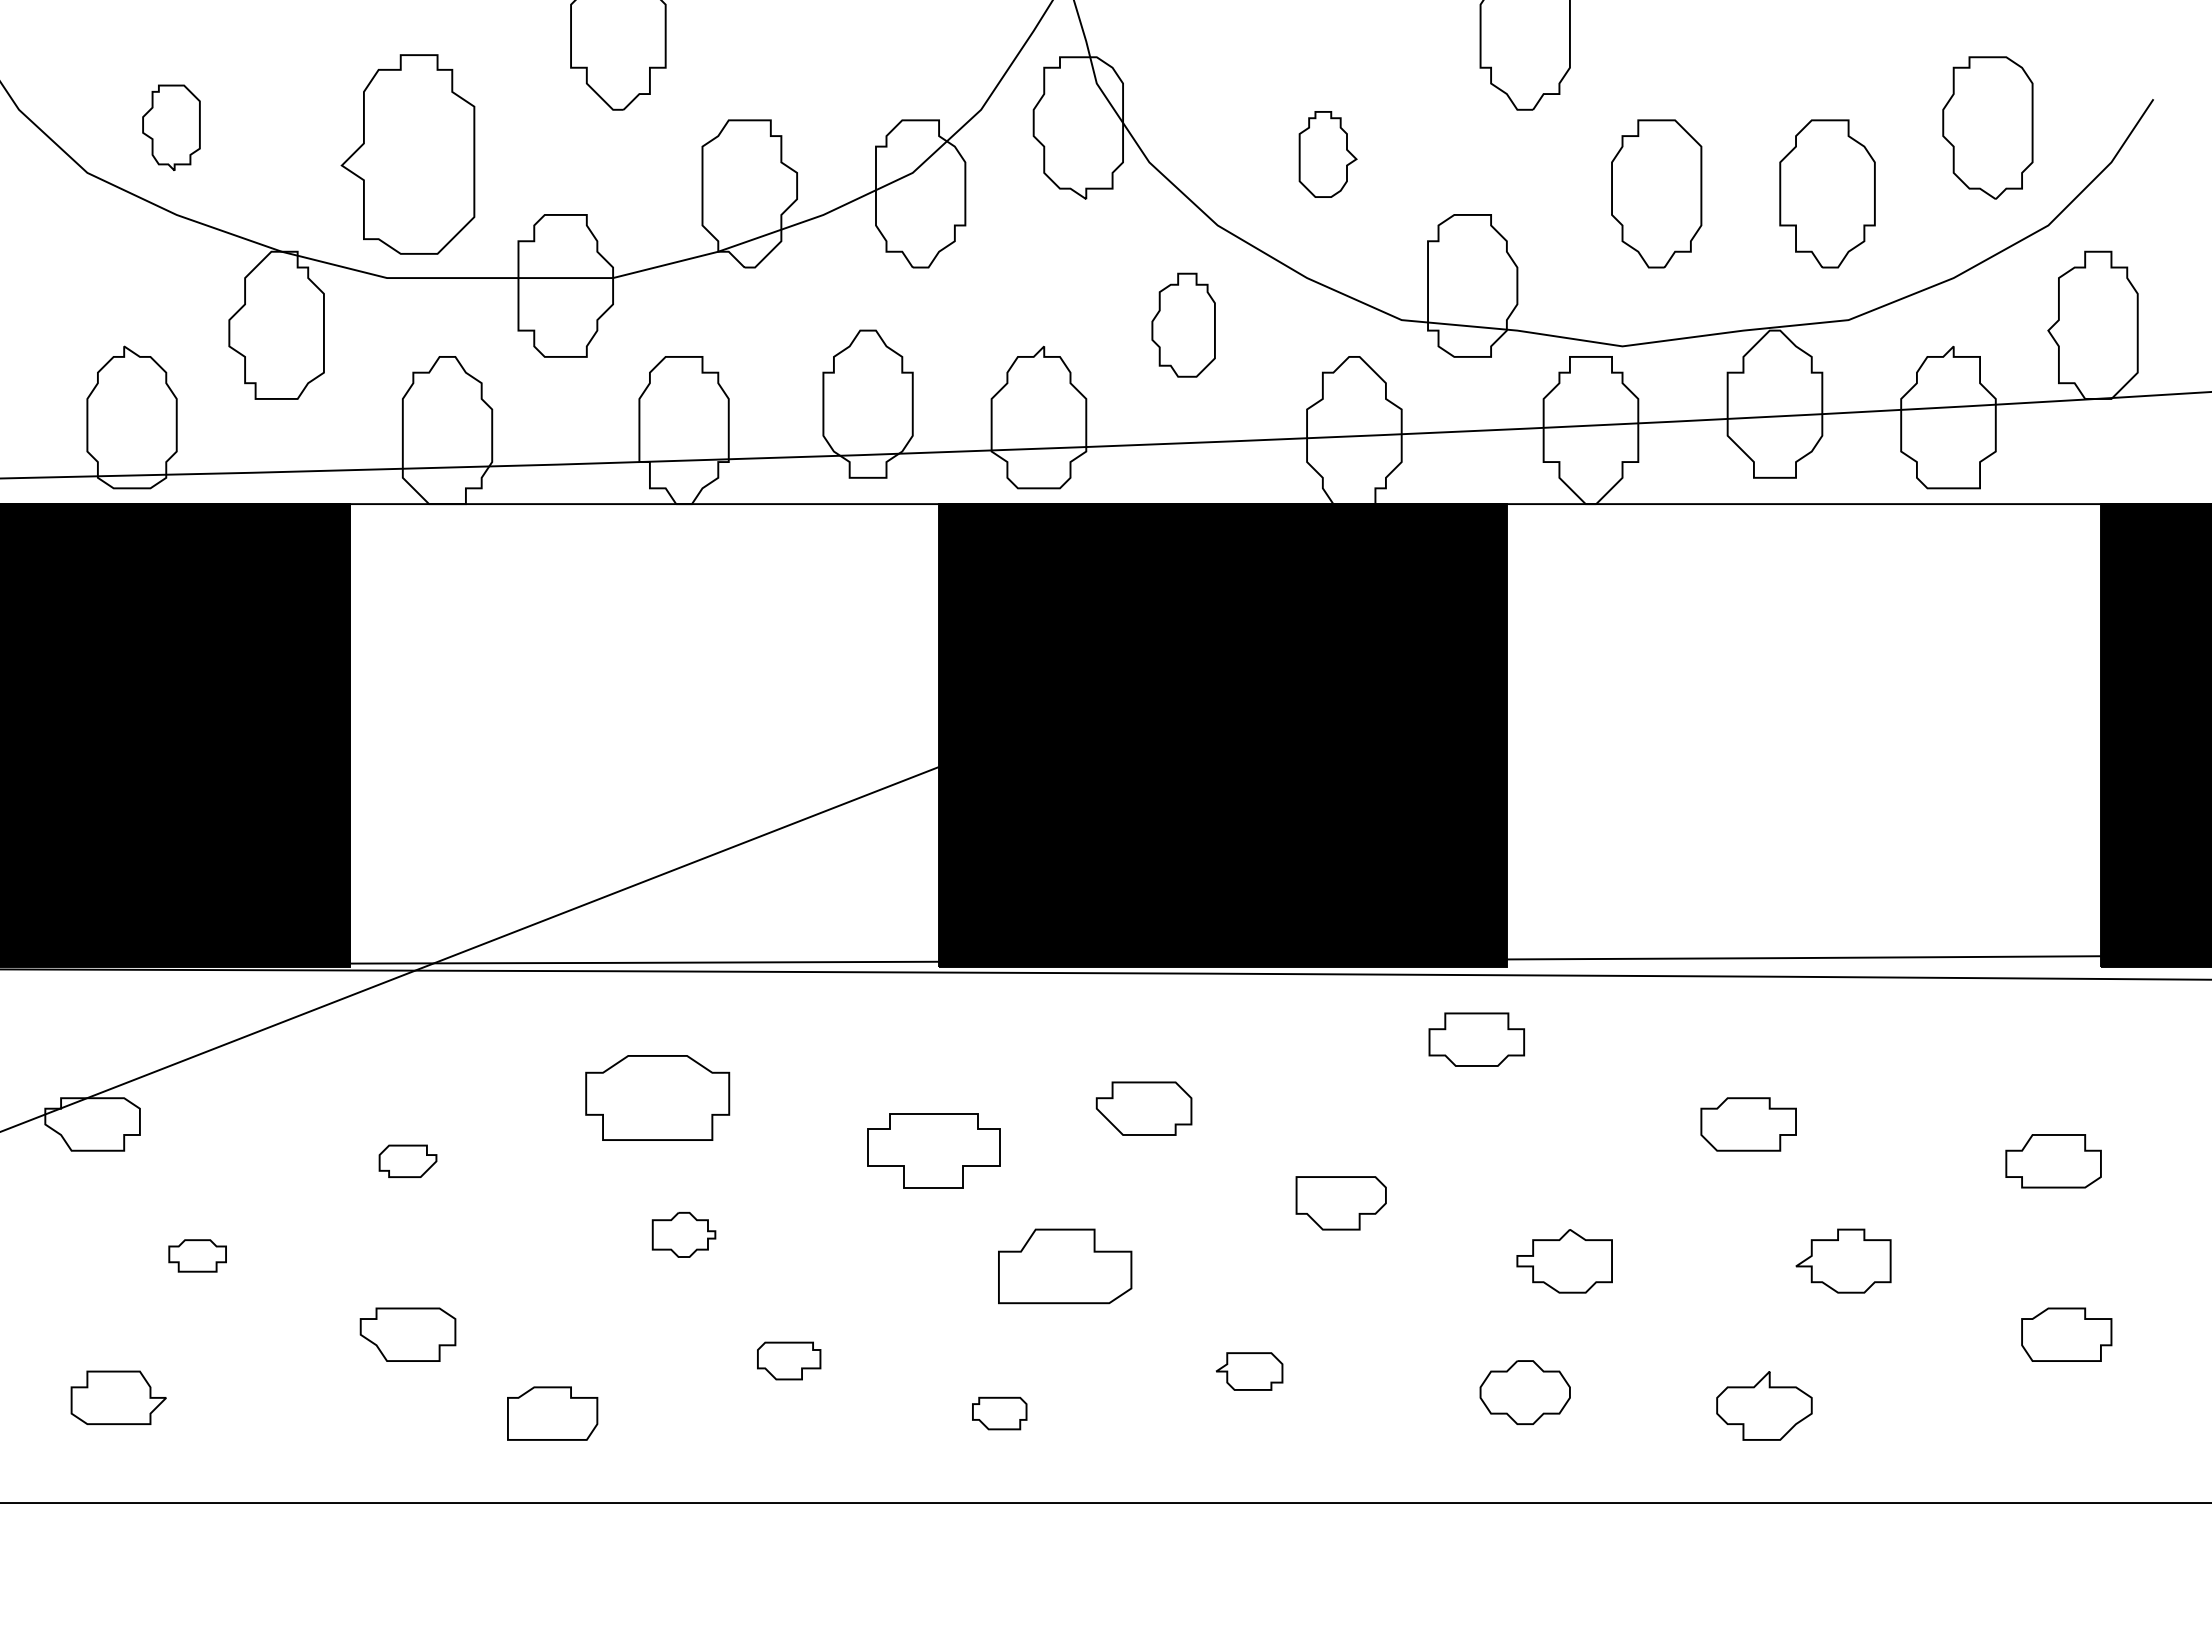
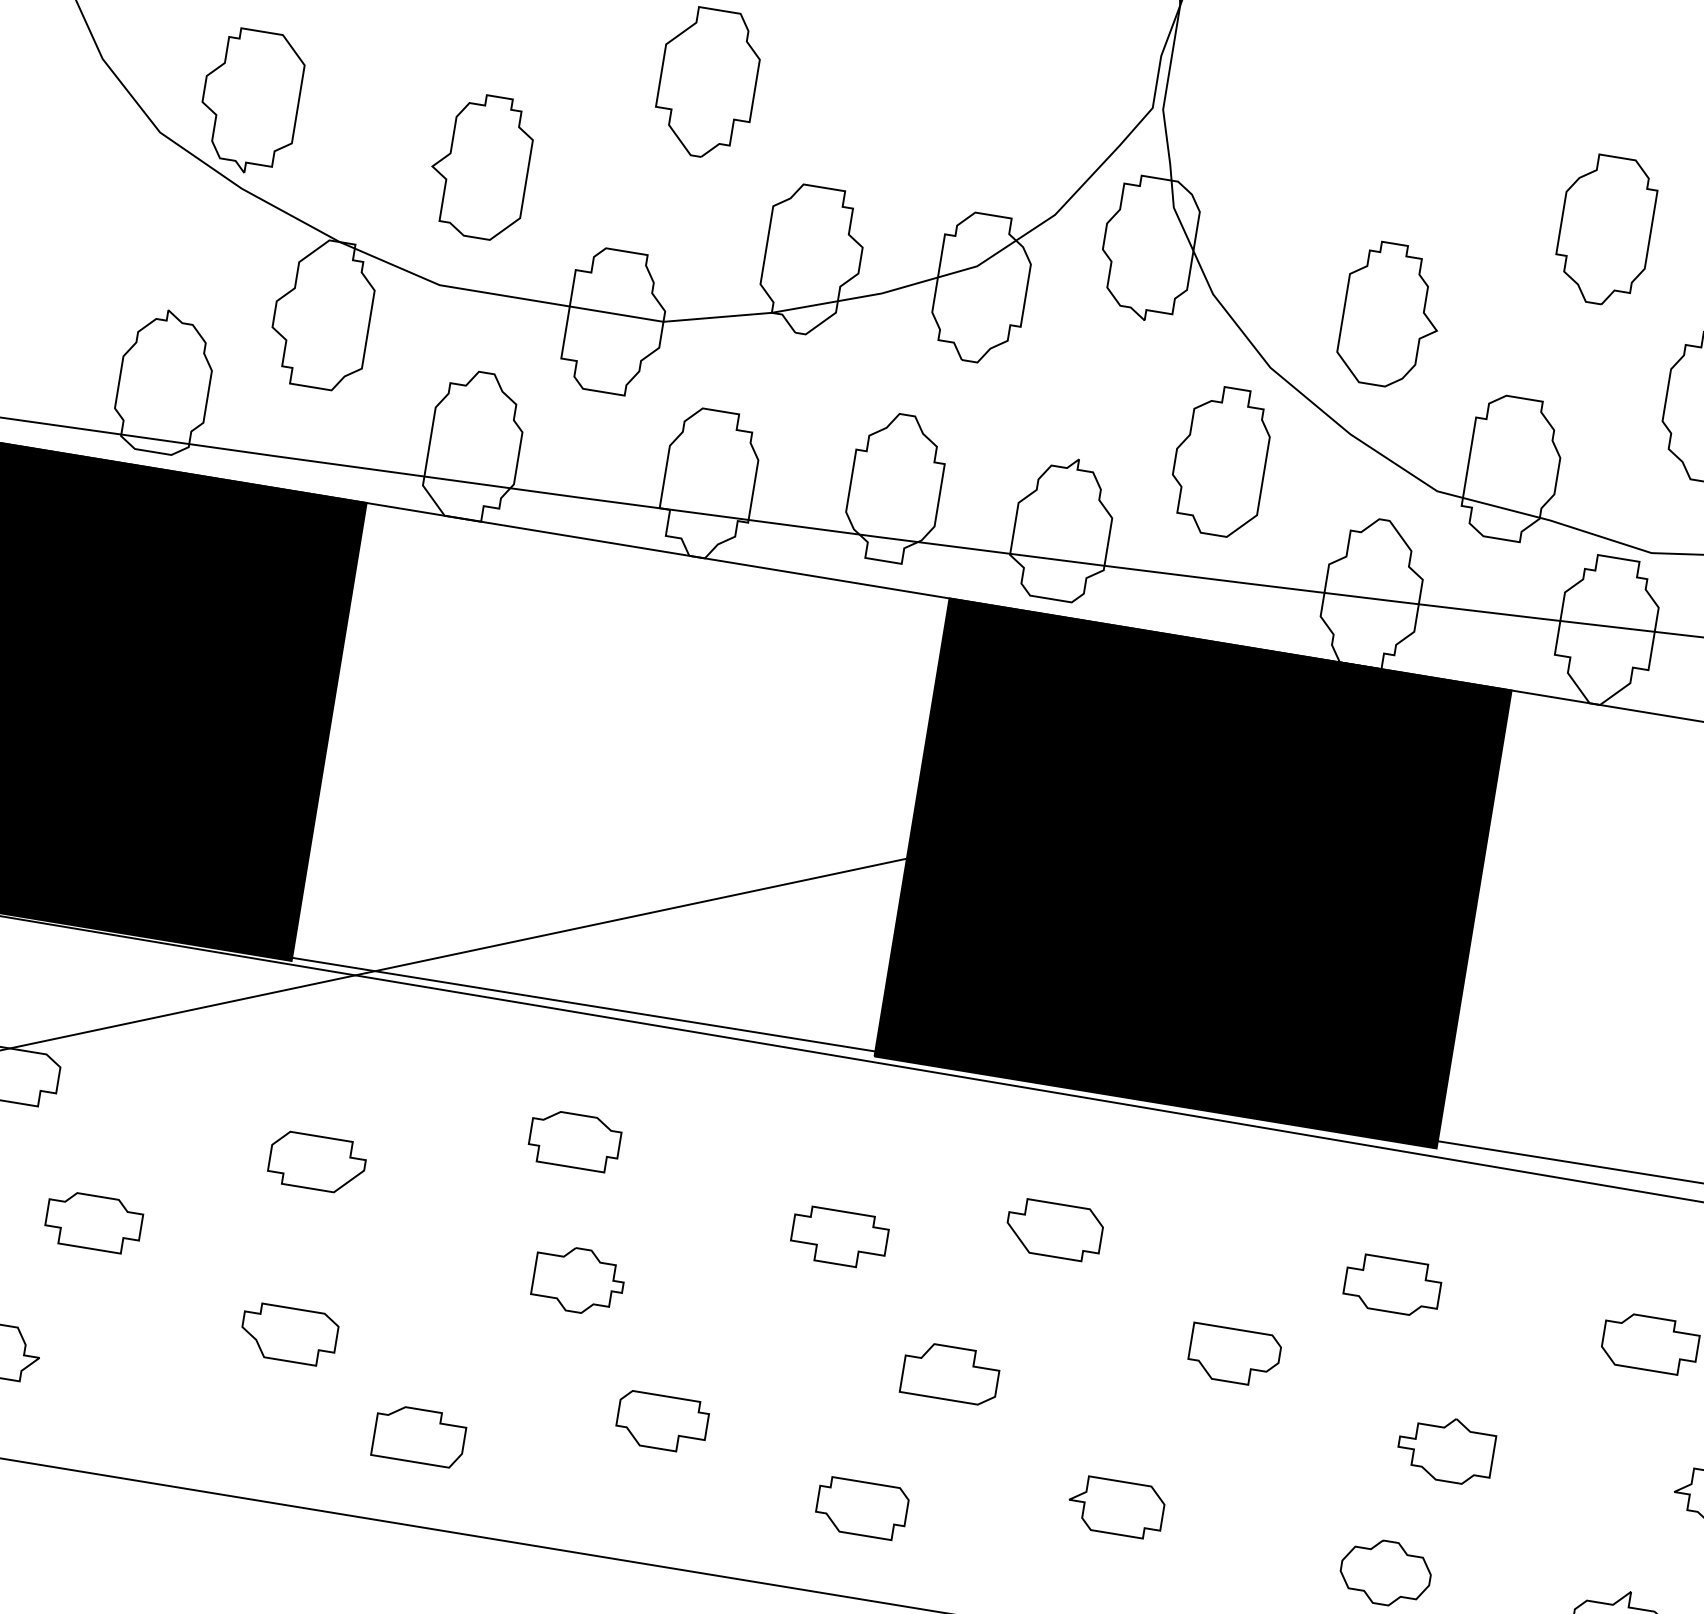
part: (171, 127) -> (250, 101), size x1.67
part: (407, 154) -> (479, 166), size x0.71
part: (1327, 154) -> (1390, 315), size x1.67
part: (1183, 324) -> (1220, 460), size x1.43
part: (1476, 1039) -> (1392, 1285), moved
part: (657, 1098) -> (574, 1141), size x0.62
part: (933, 1150) -> (839, 1237), size x0.71
part: (407, 1161) -> (316, 1163), size x1.67
part: (683, 1234) -> (578, 1280), size x1.43
part: (197, 1255) -> (93, 1222), size x1.67
part: (1065, 1266) -> (951, 1373), size x0.71
part: (788, 1360) -> (661, 1421), size x1.43
part: (1249, 1371) -> (1116, 1507), size x1.43
part: (999, 1413) -> (861, 1508), size x1.67

